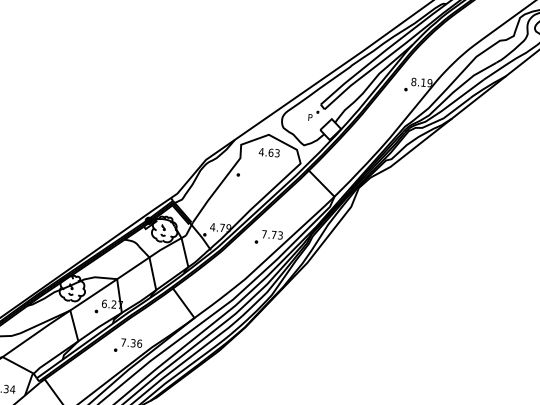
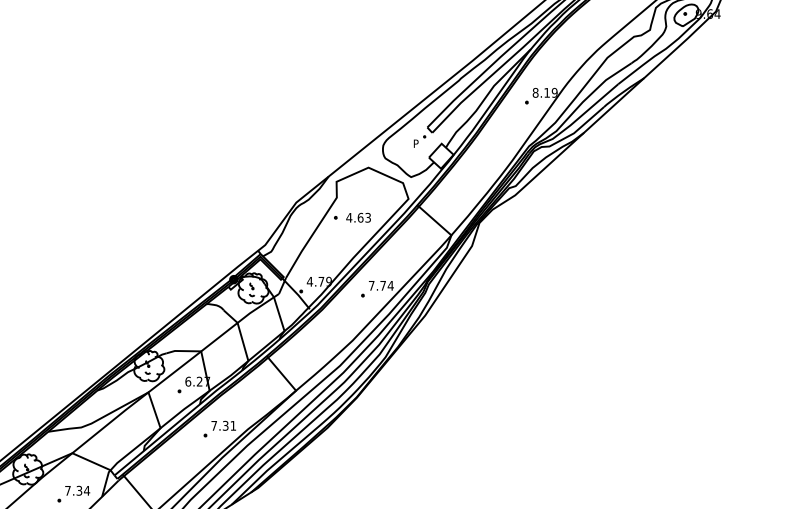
text: (269, 152) -> (358, 217), moved
text: (280, 235) -> (390, 285), 7.73 -> 7.74
text: (139, 343) -> (233, 425), 7.36 -> 7.31

